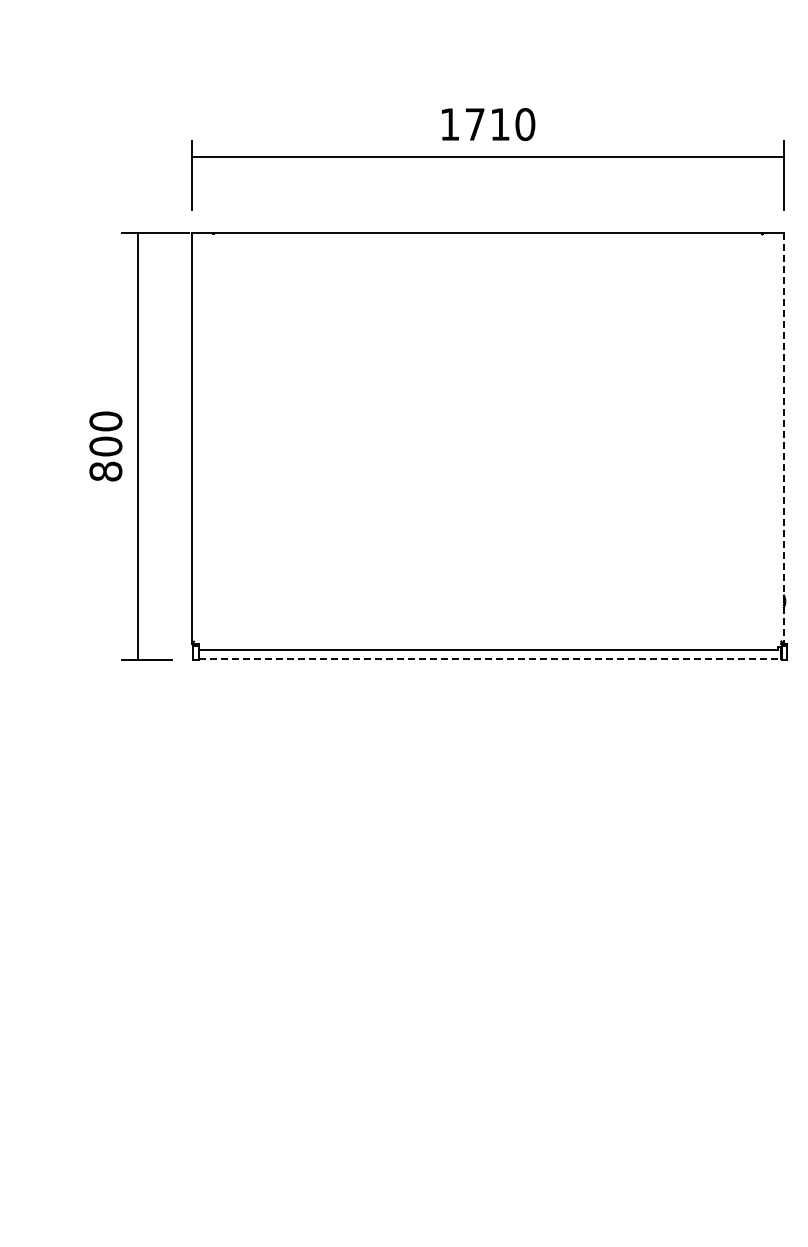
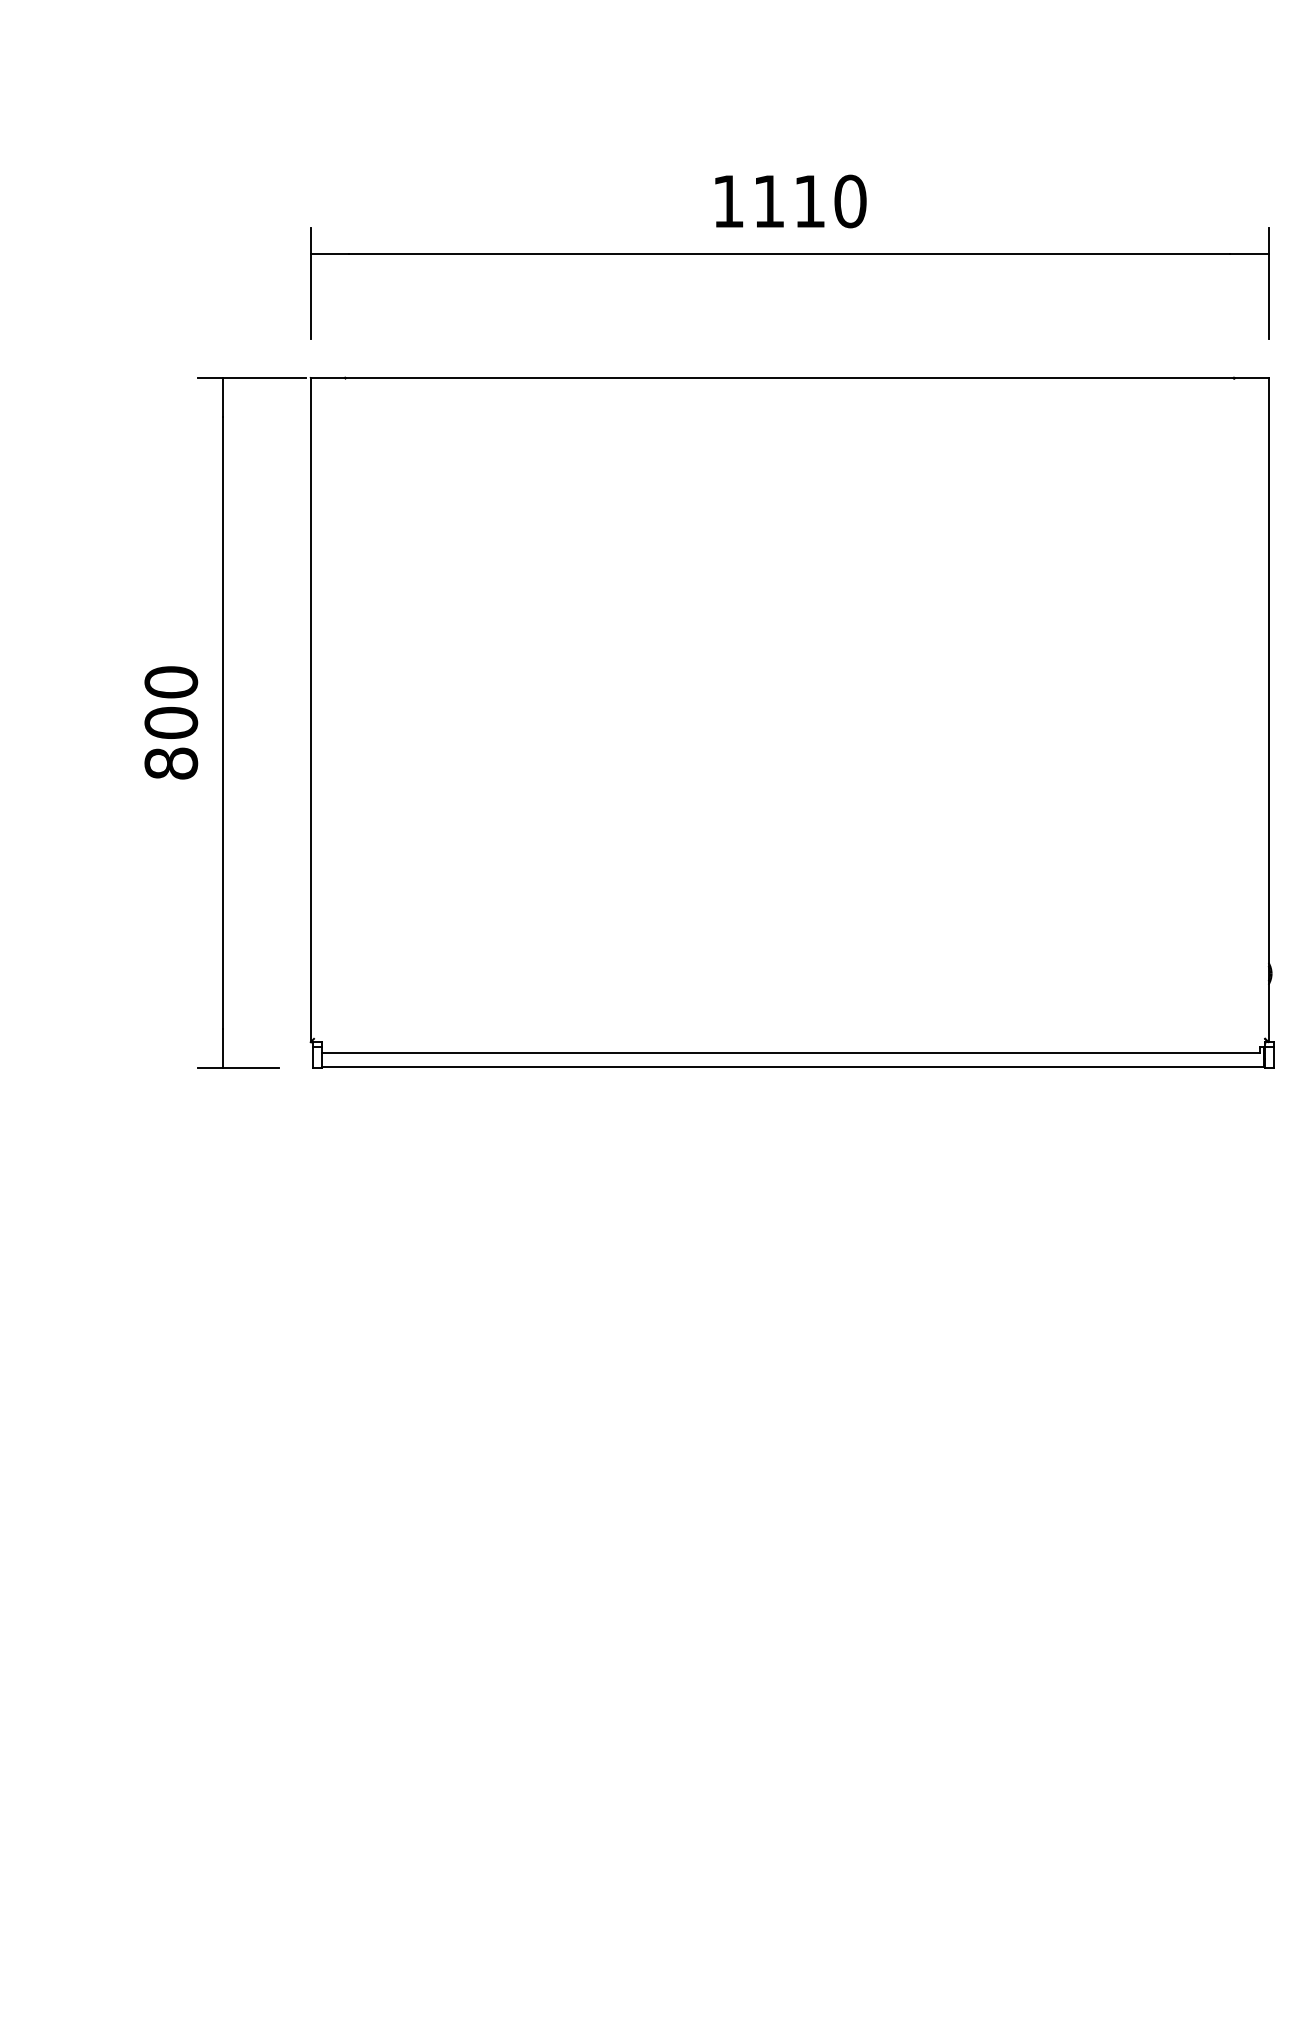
text: (474, 124) -> (768, 201), 1710 -> 1110
line: (783, 438) -> (1268, 709), dashed -> solid
line: (490, 658) -> (794, 1066), dashed -> solid

